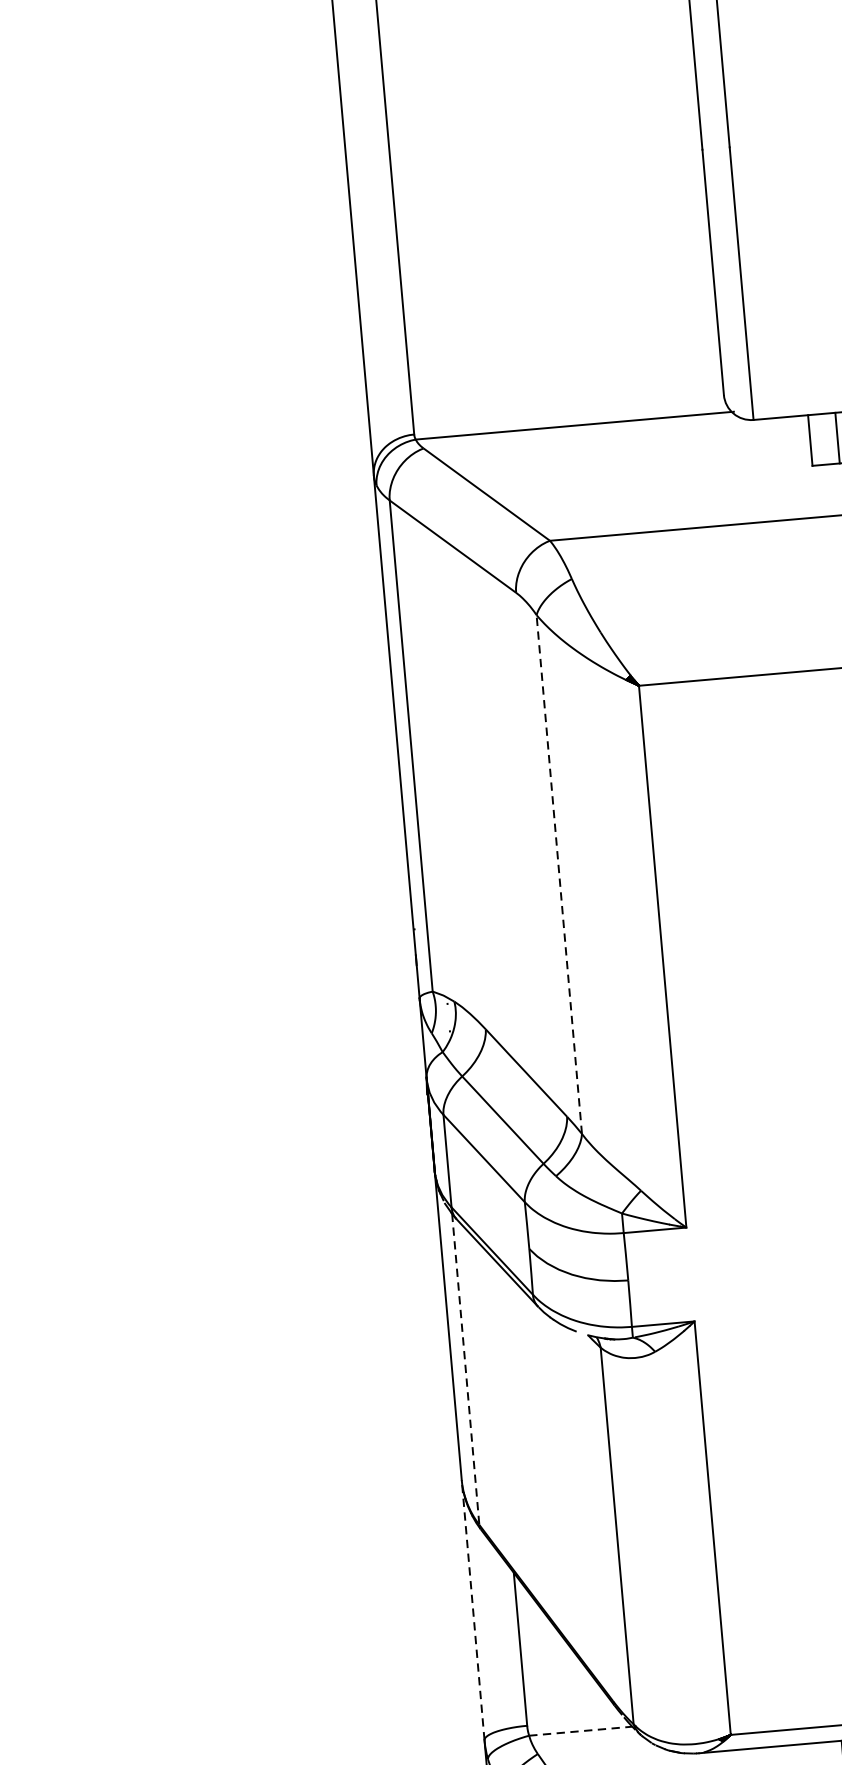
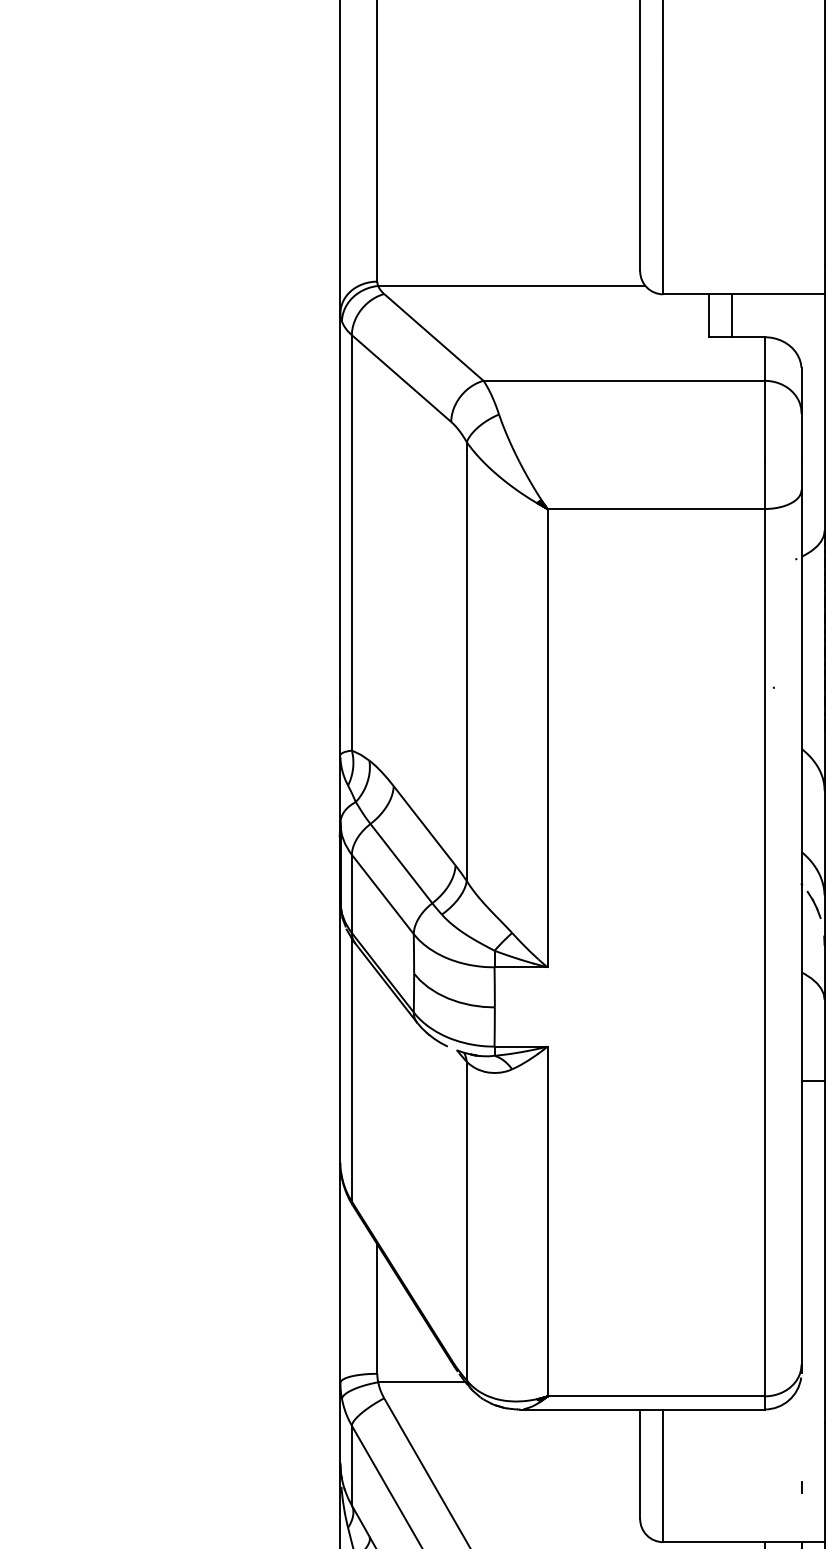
line: (558, 874) -> (466, 661), dashed -> solid
line: (465, 1369) -> (351, 1070), dashed -> solid
line: (473, 1609) -> (340, 1272), dashed -> solid
line: (580, 1731) -> (421, 1382), dashed -> solid

